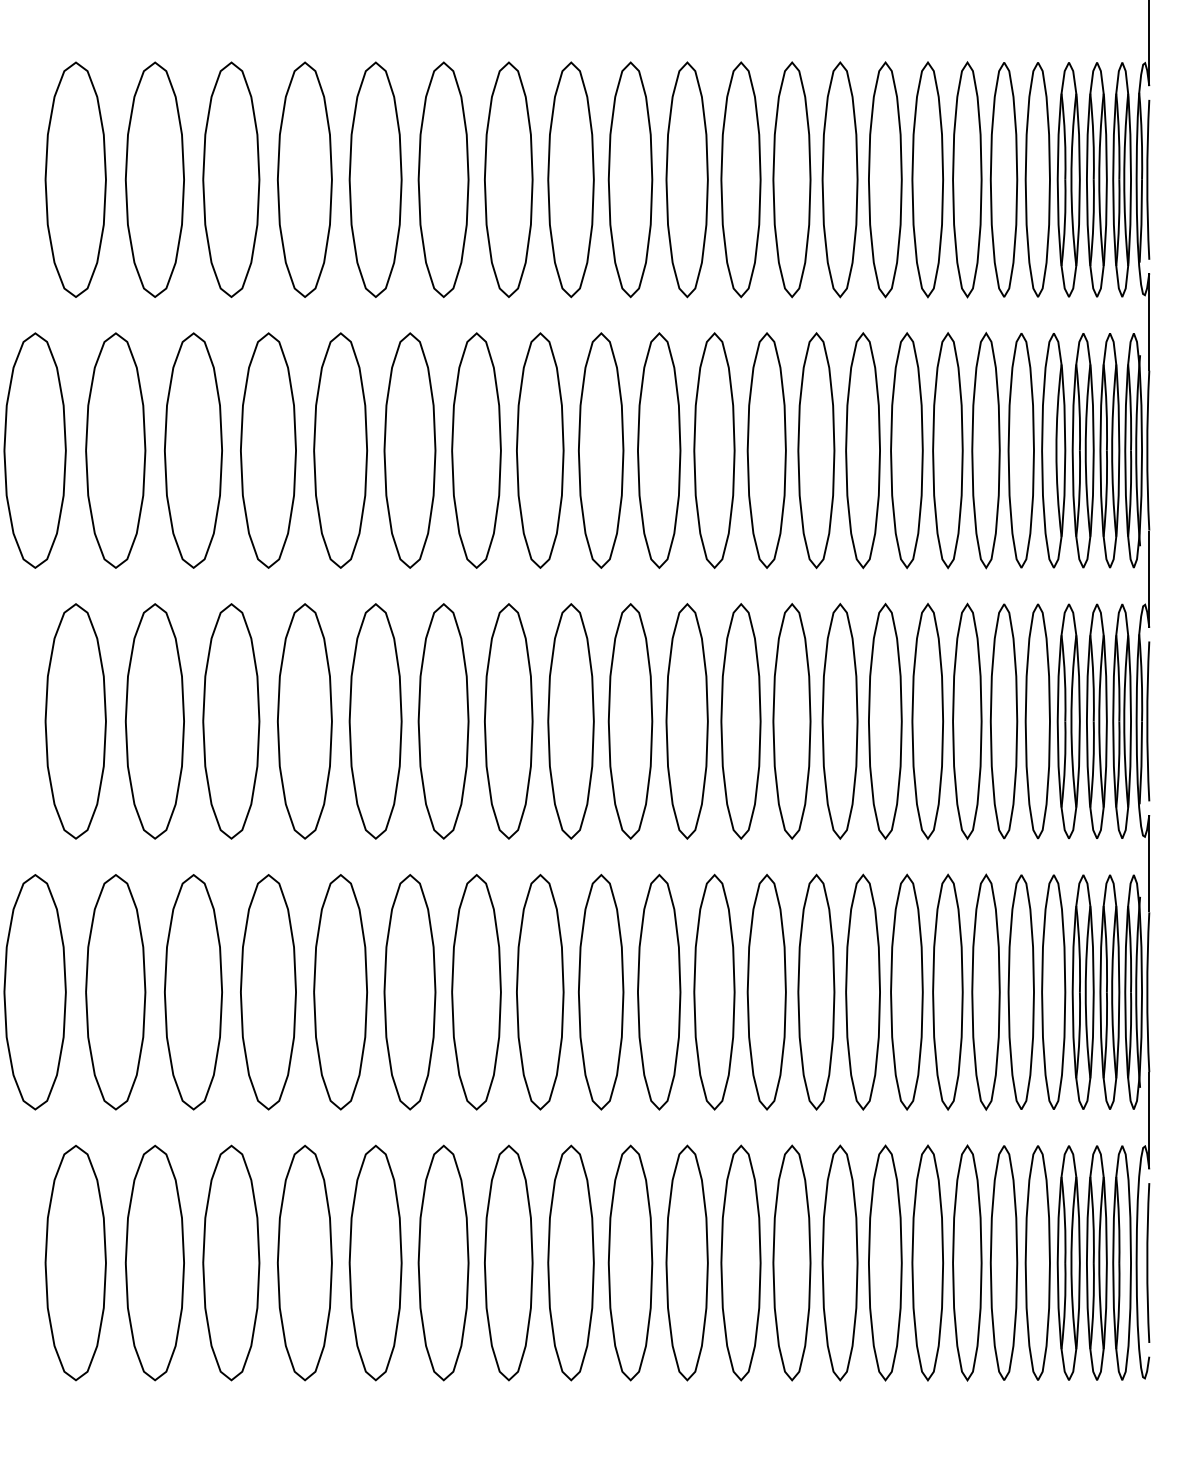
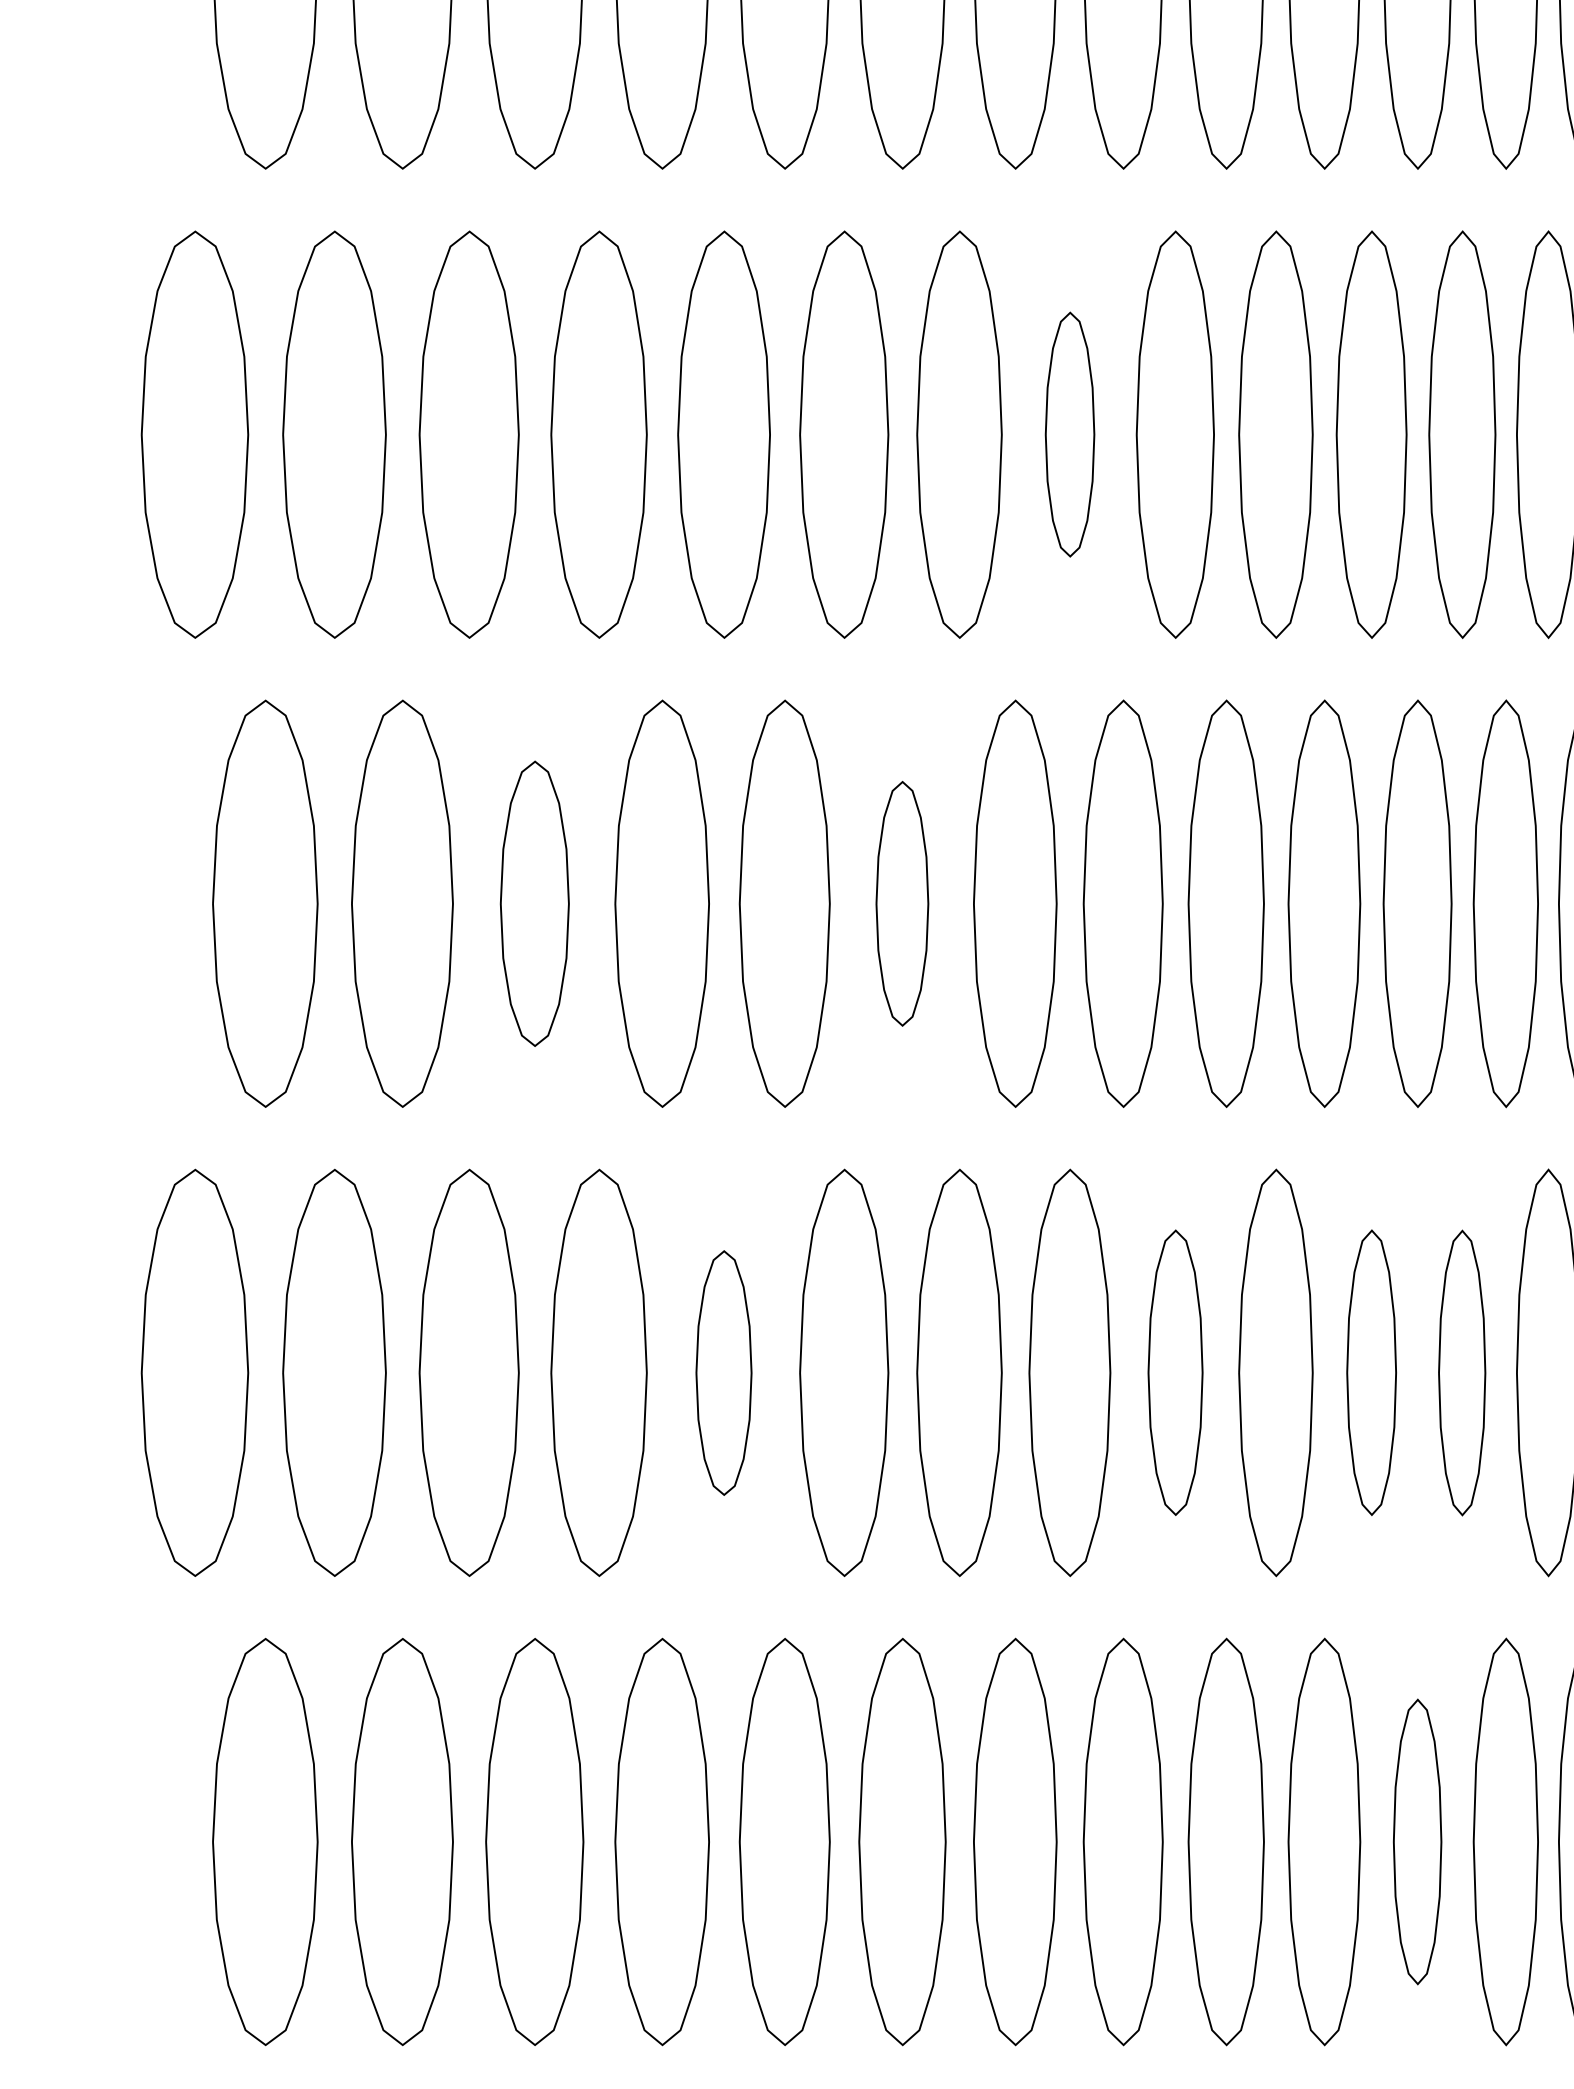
part: (540, 450) -> (1070, 434), size x0.6
part: (231, 721) -> (535, 903), size x0.7
part: (443, 721) -> (902, 903), size x0.6
part: (601, 991) -> (1175, 1371), size x0.7
part: (714, 991) -> (1371, 1371), size x0.7
part: (340, 992) -> (723, 1373), size x0.6
part: (766, 992) -> (1461, 1373), size x0.7
part: (740, 1262) -> (1416, 1841), size x0.7

